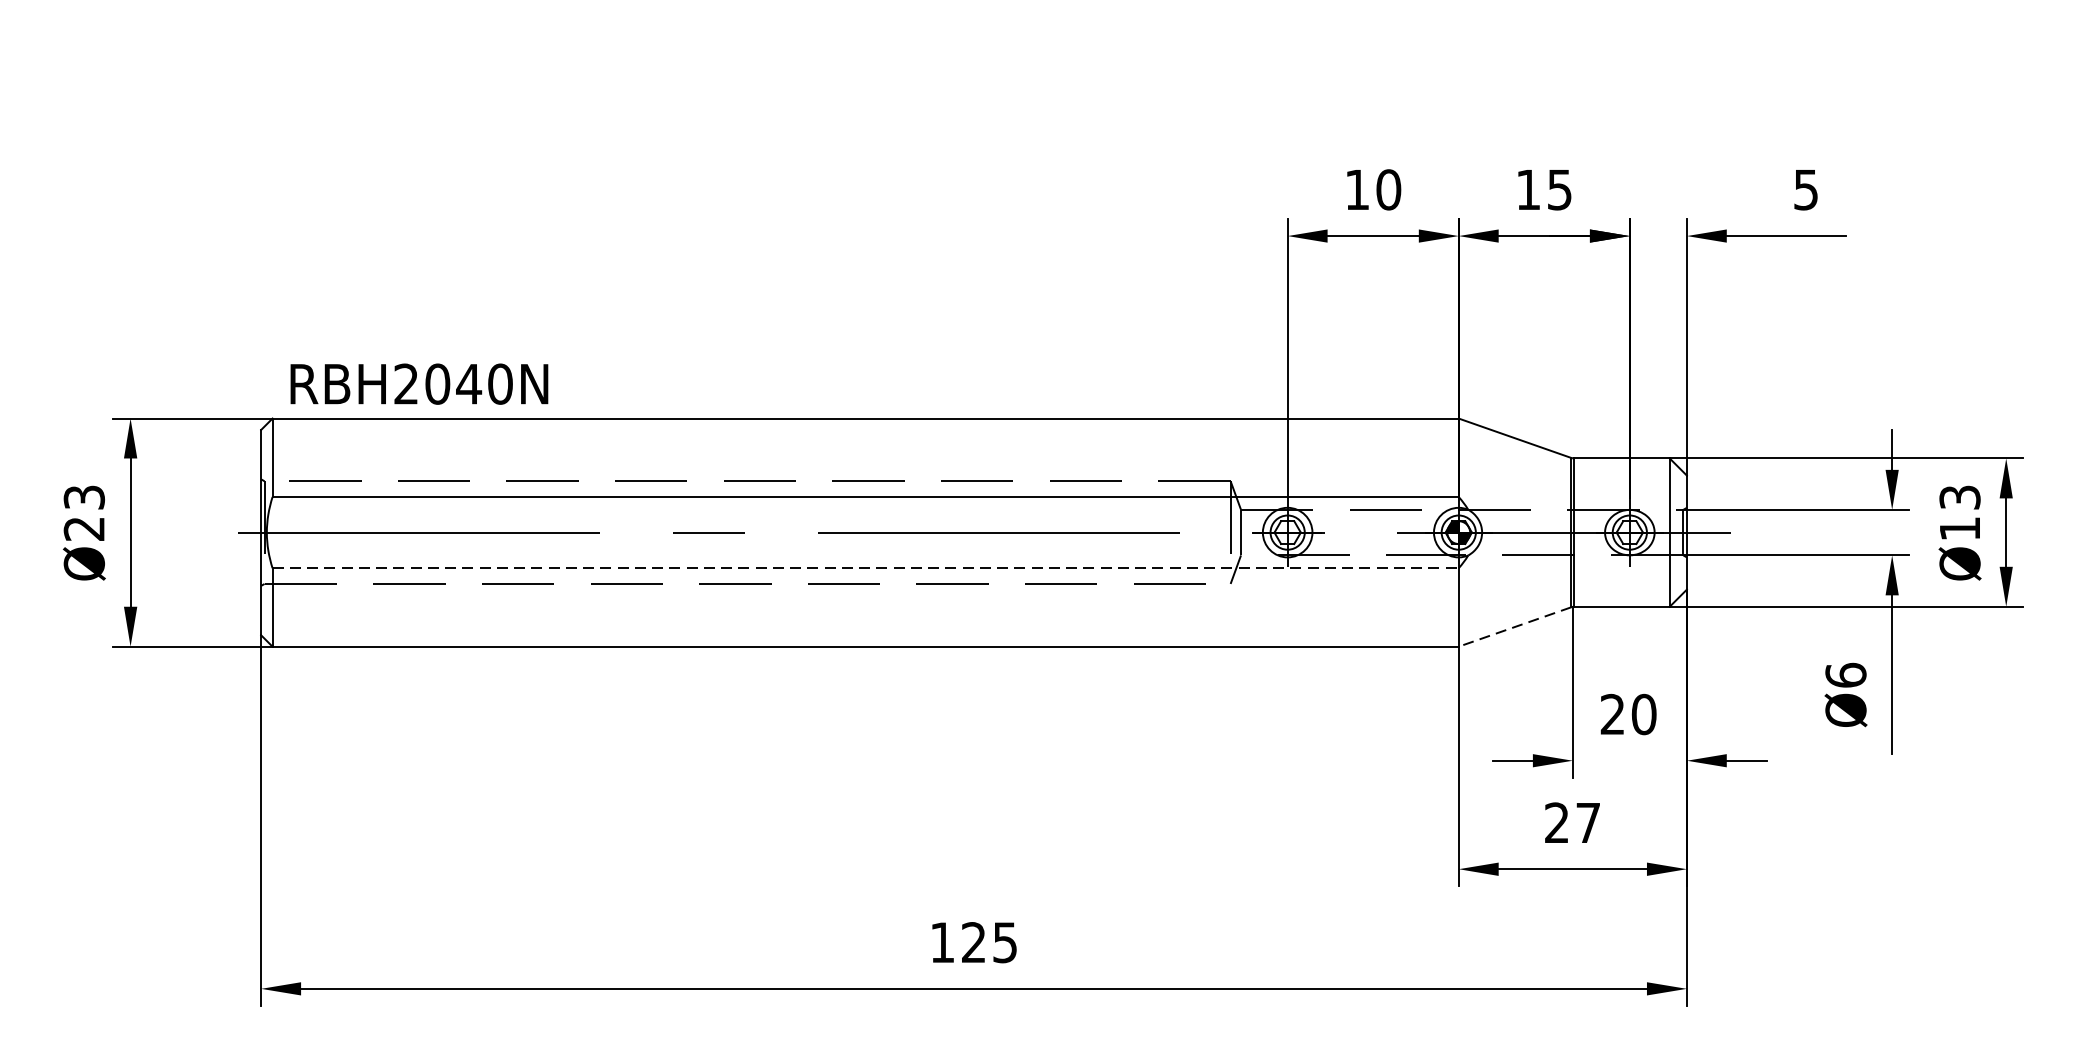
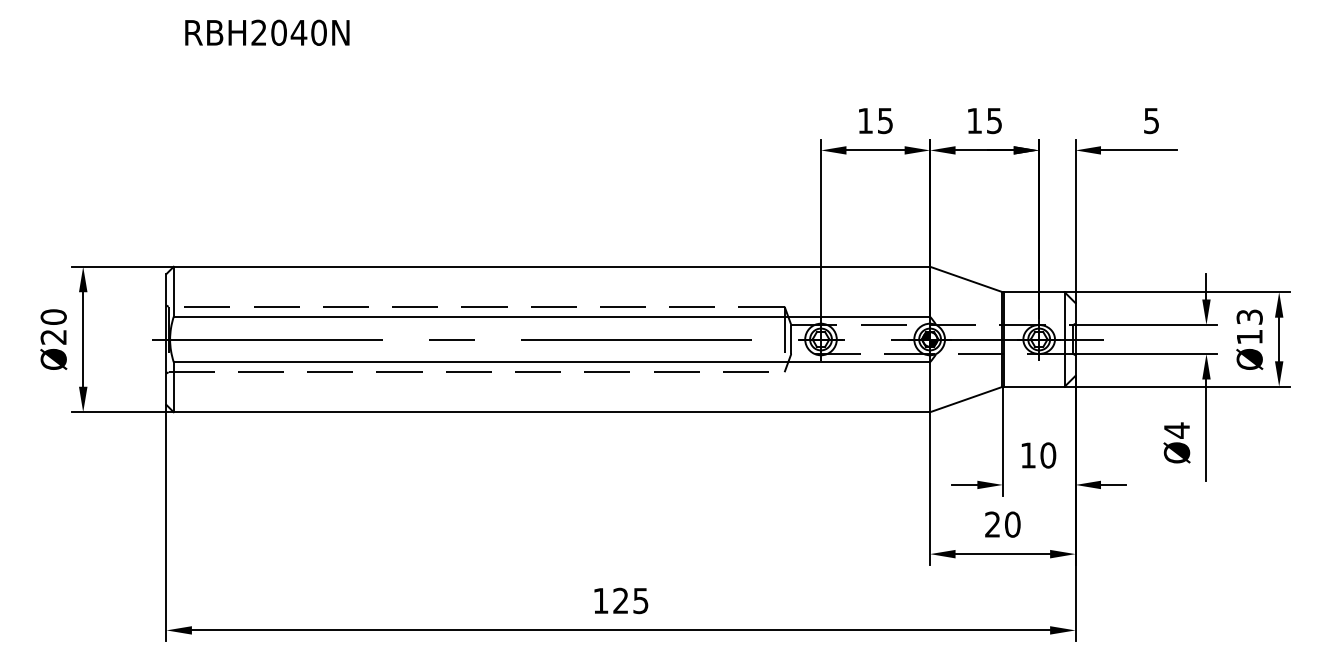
text: (1388, 189) -> (885, 120), 10 -> 15
text: (419, 383) -> (267, 32), moved
text: (83, 496) -> (53, 316), Ø23 -> Ø20
line: (866, 568) -> (552, 362), dashed -> solid
line: (1514, 626) -> (965, 399), dashed -> solid
text: (1845, 675) -> (1176, 430), Ø6 -> Ø4
text: (1611, 714) -> (1027, 455), 20 -> 10
text: (1587, 822) -> (1012, 524), 27 -> 20

